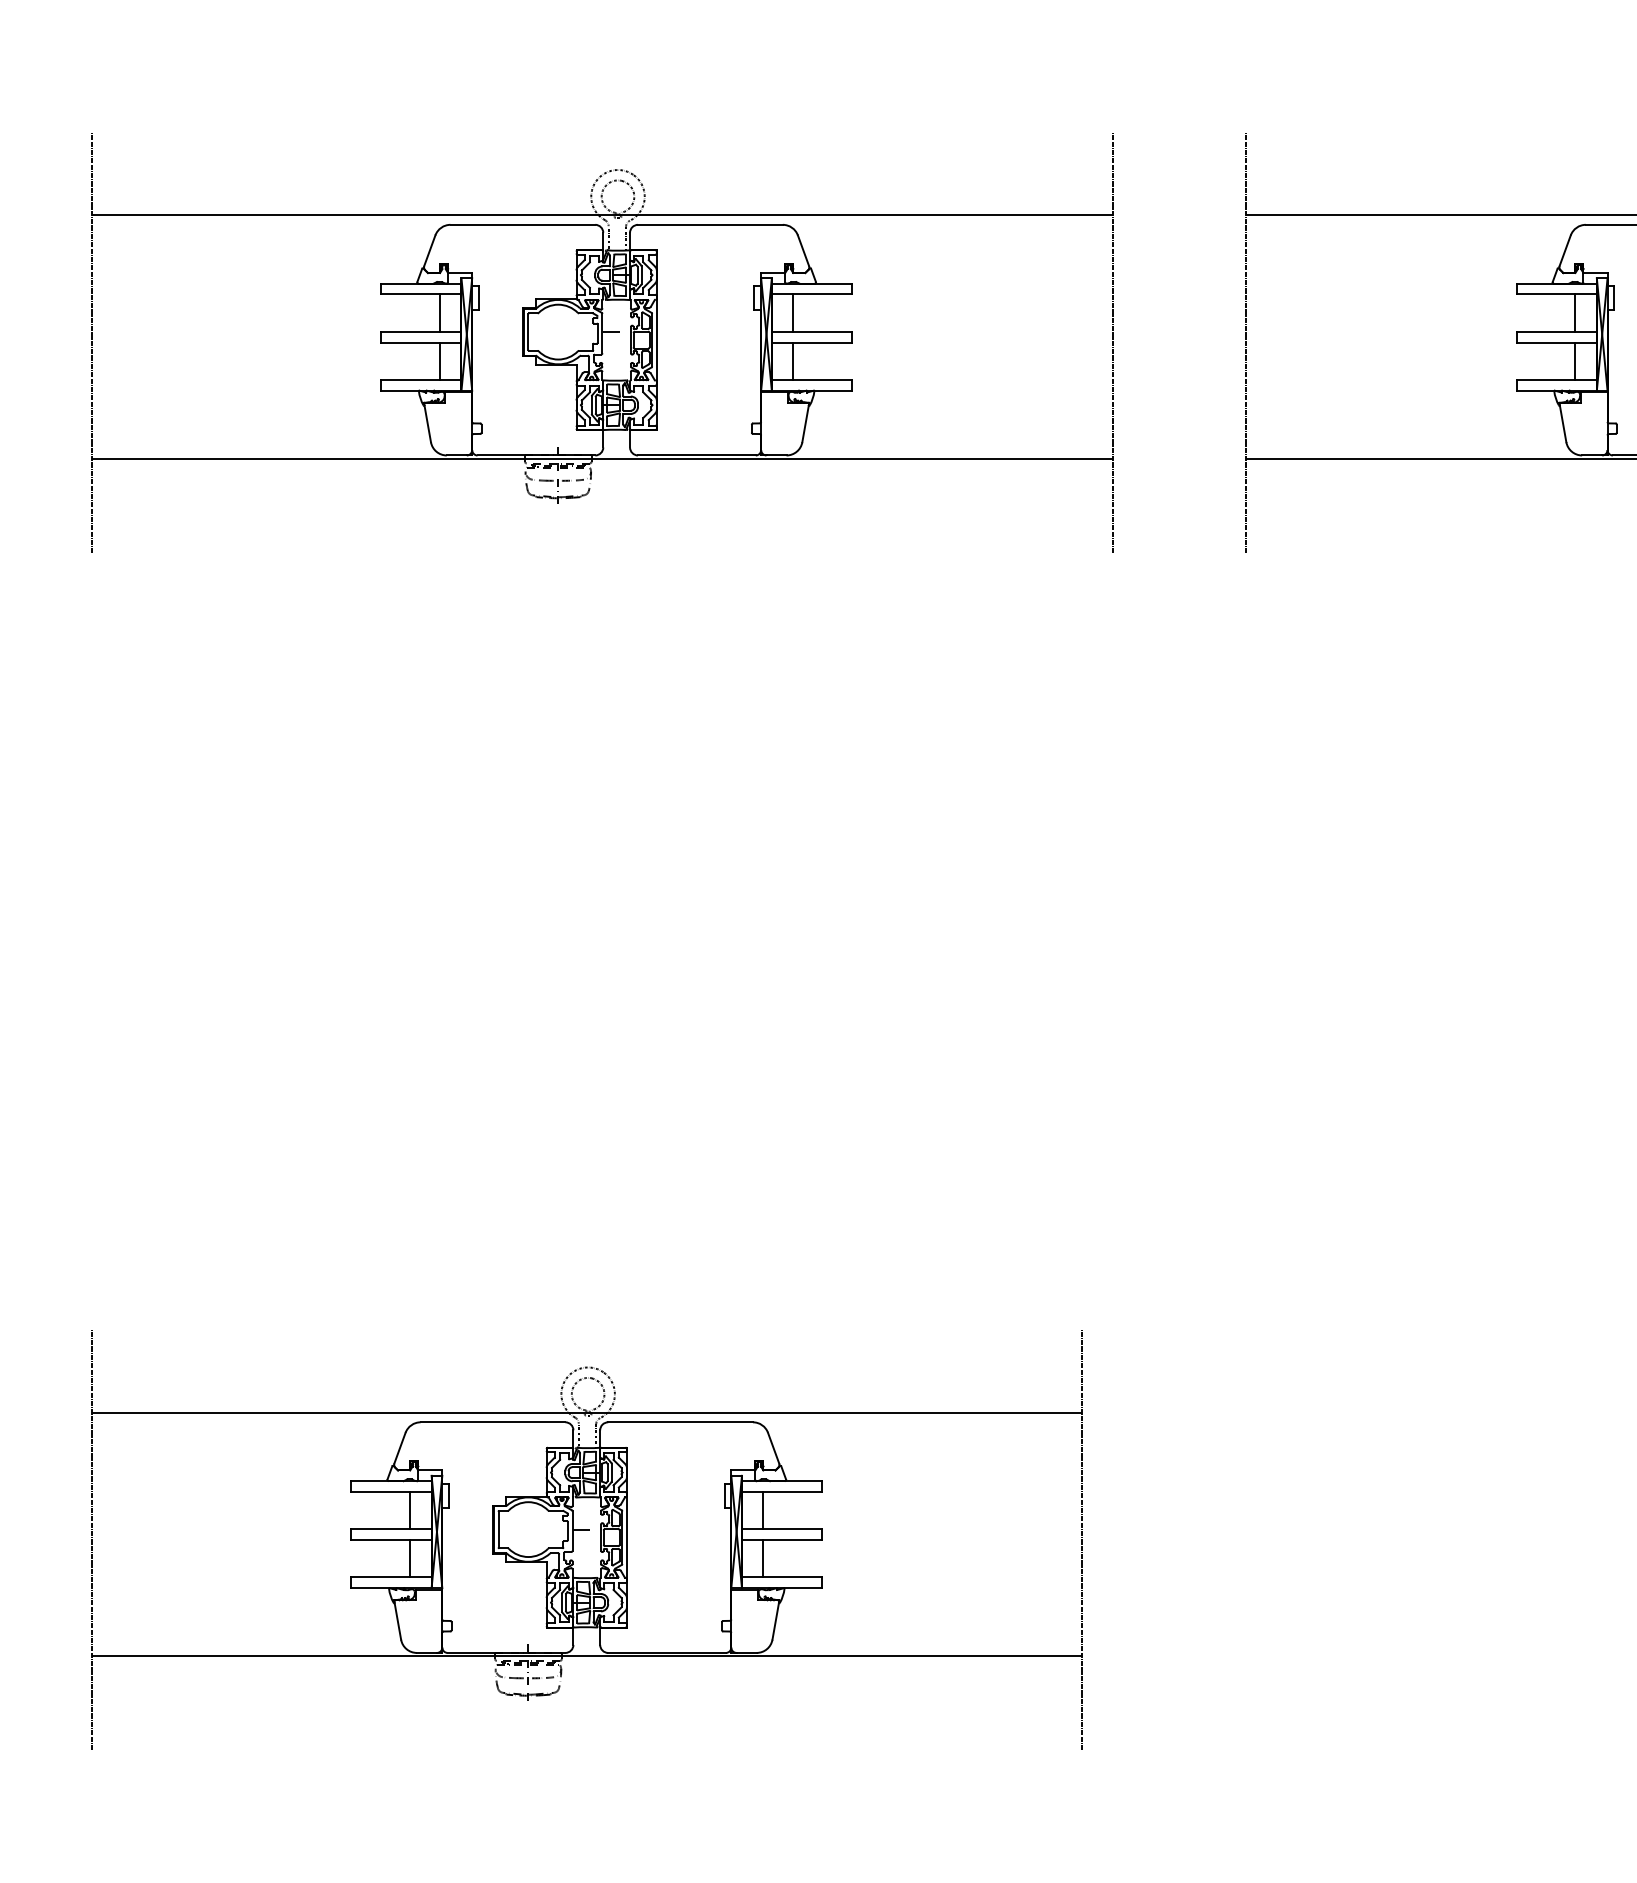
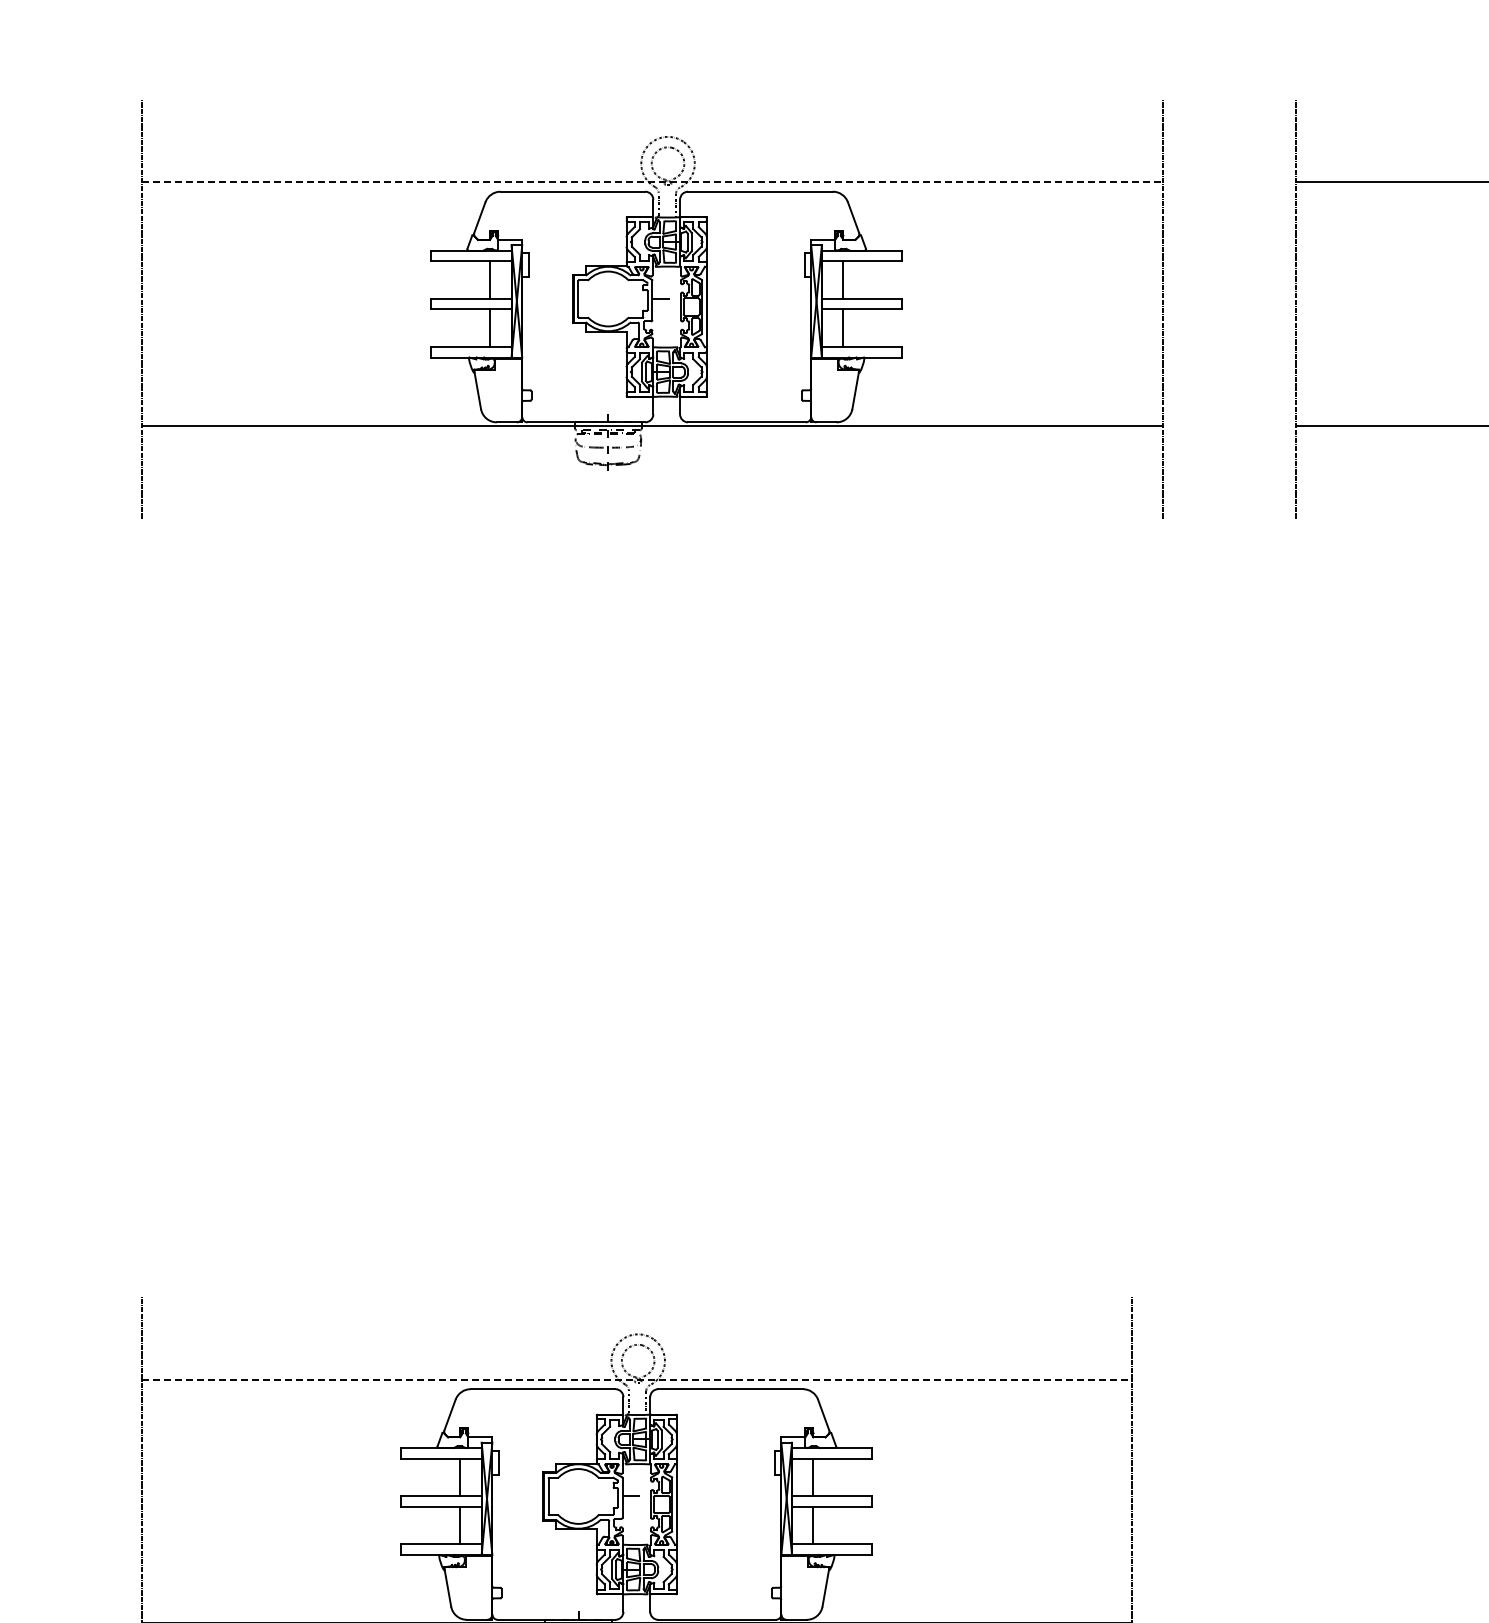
line: (602, 215) -> (652, 182), solid -> dashed
line: (586, 1412) -> (636, 1379), solid -> dashed

